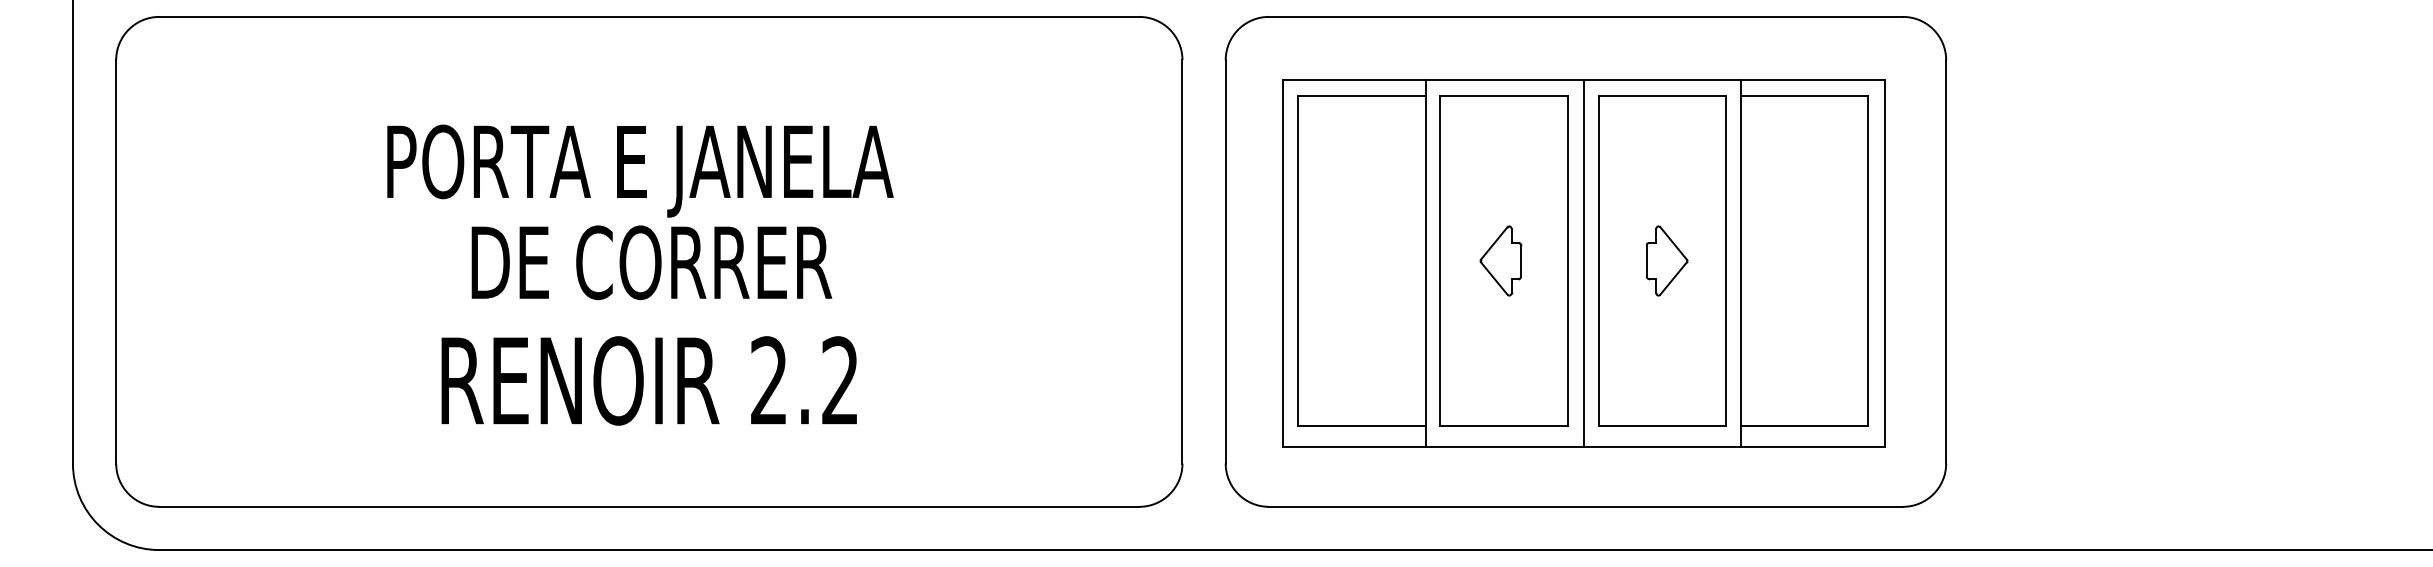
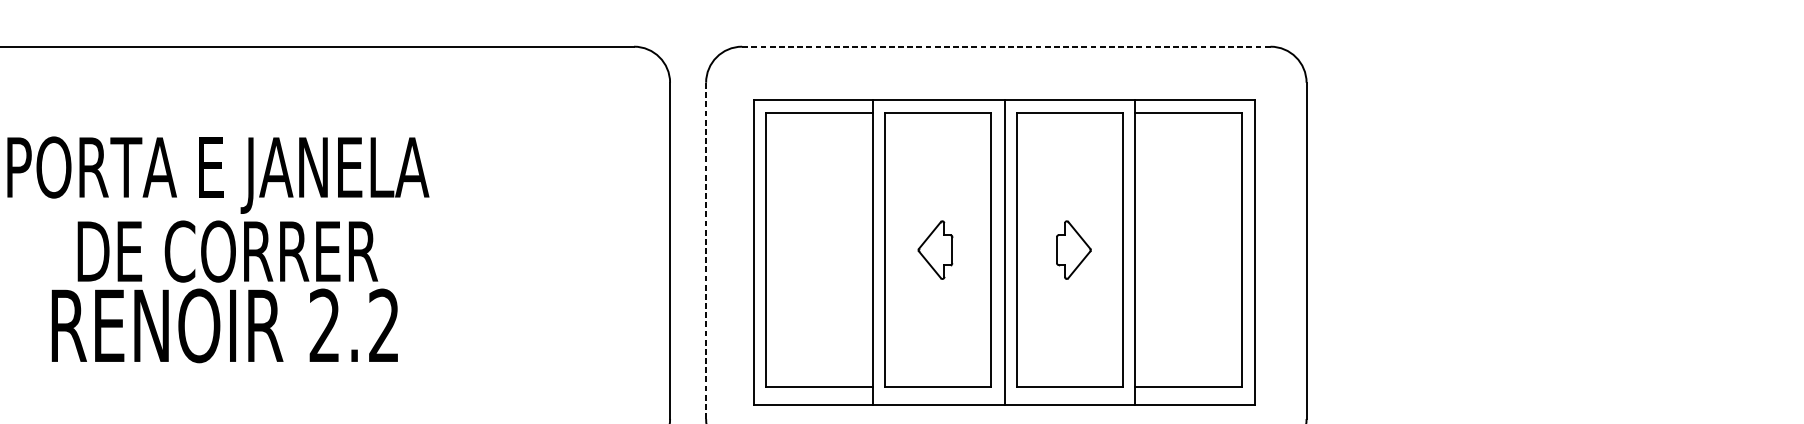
line: (1585, 16) -> (1005, 46), solid -> dashed
line: (1225, 261) -> (705, 250), solid -> dashed
text: (648, 380) -> (224, 325), moved

